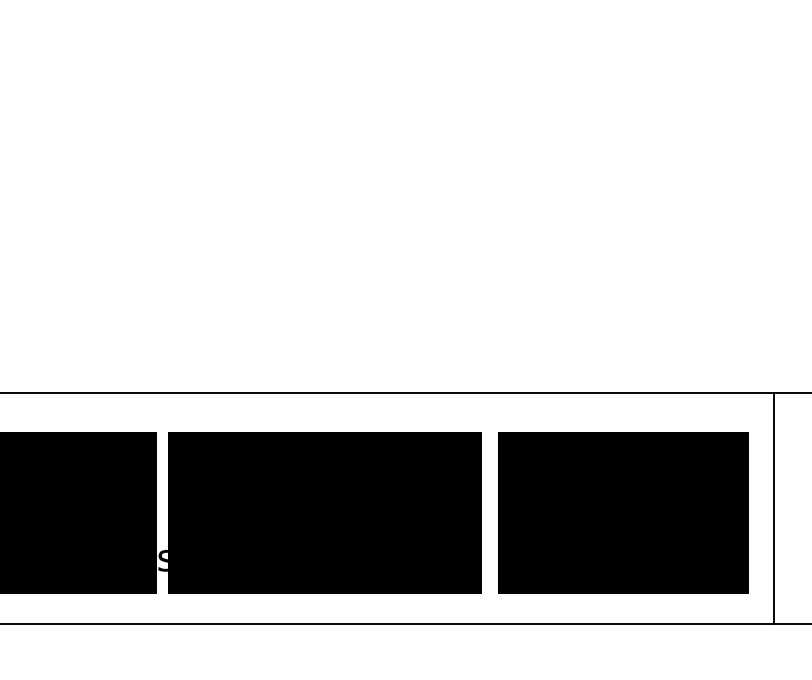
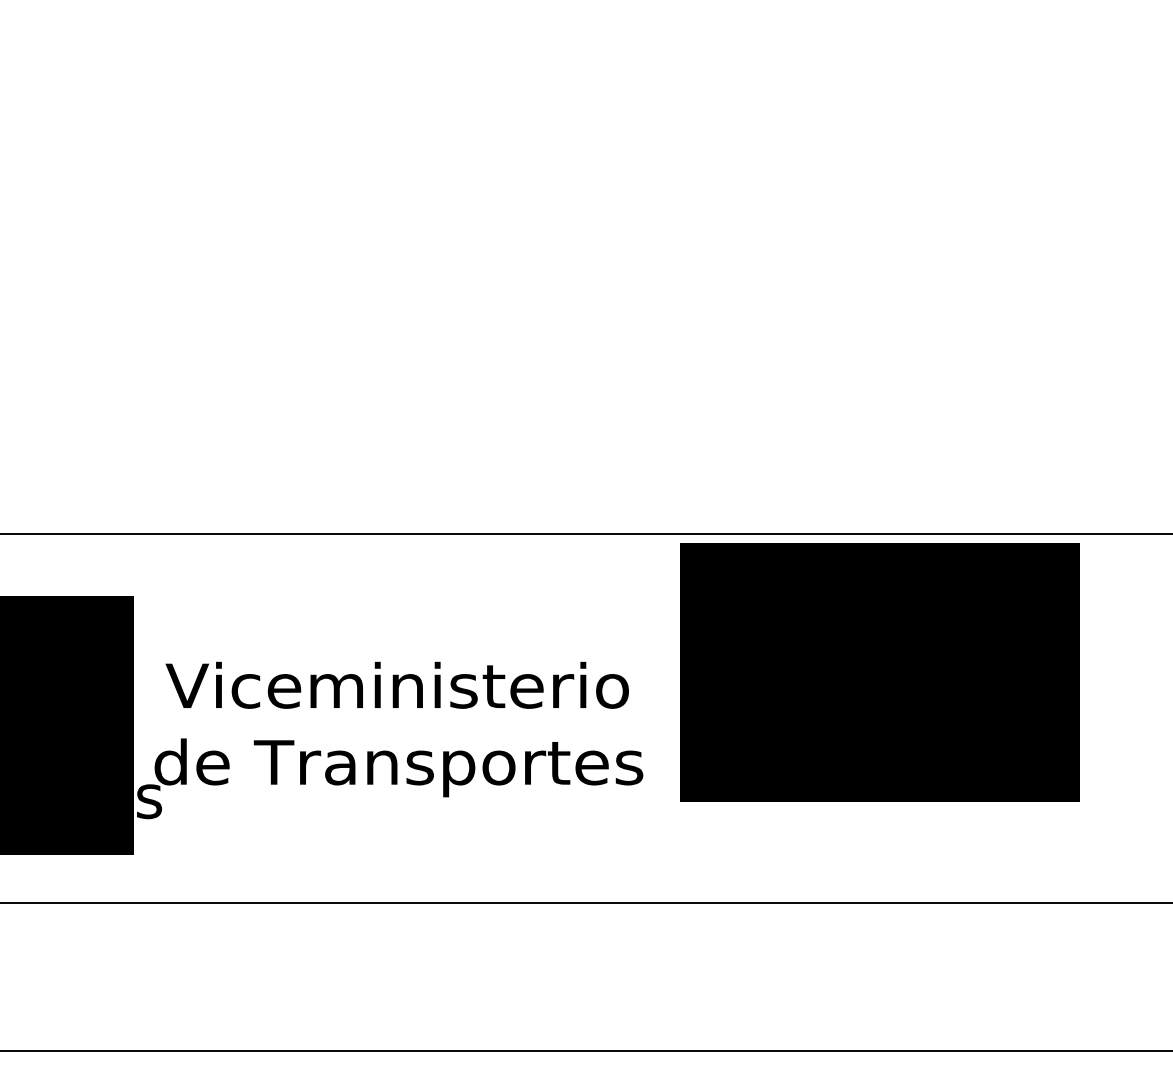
line: (773, 508) -> (1119, 718), removed
fill: (324, 512) -> (402, 724), removed
text: (623, 512) -> (880, 671), moved

